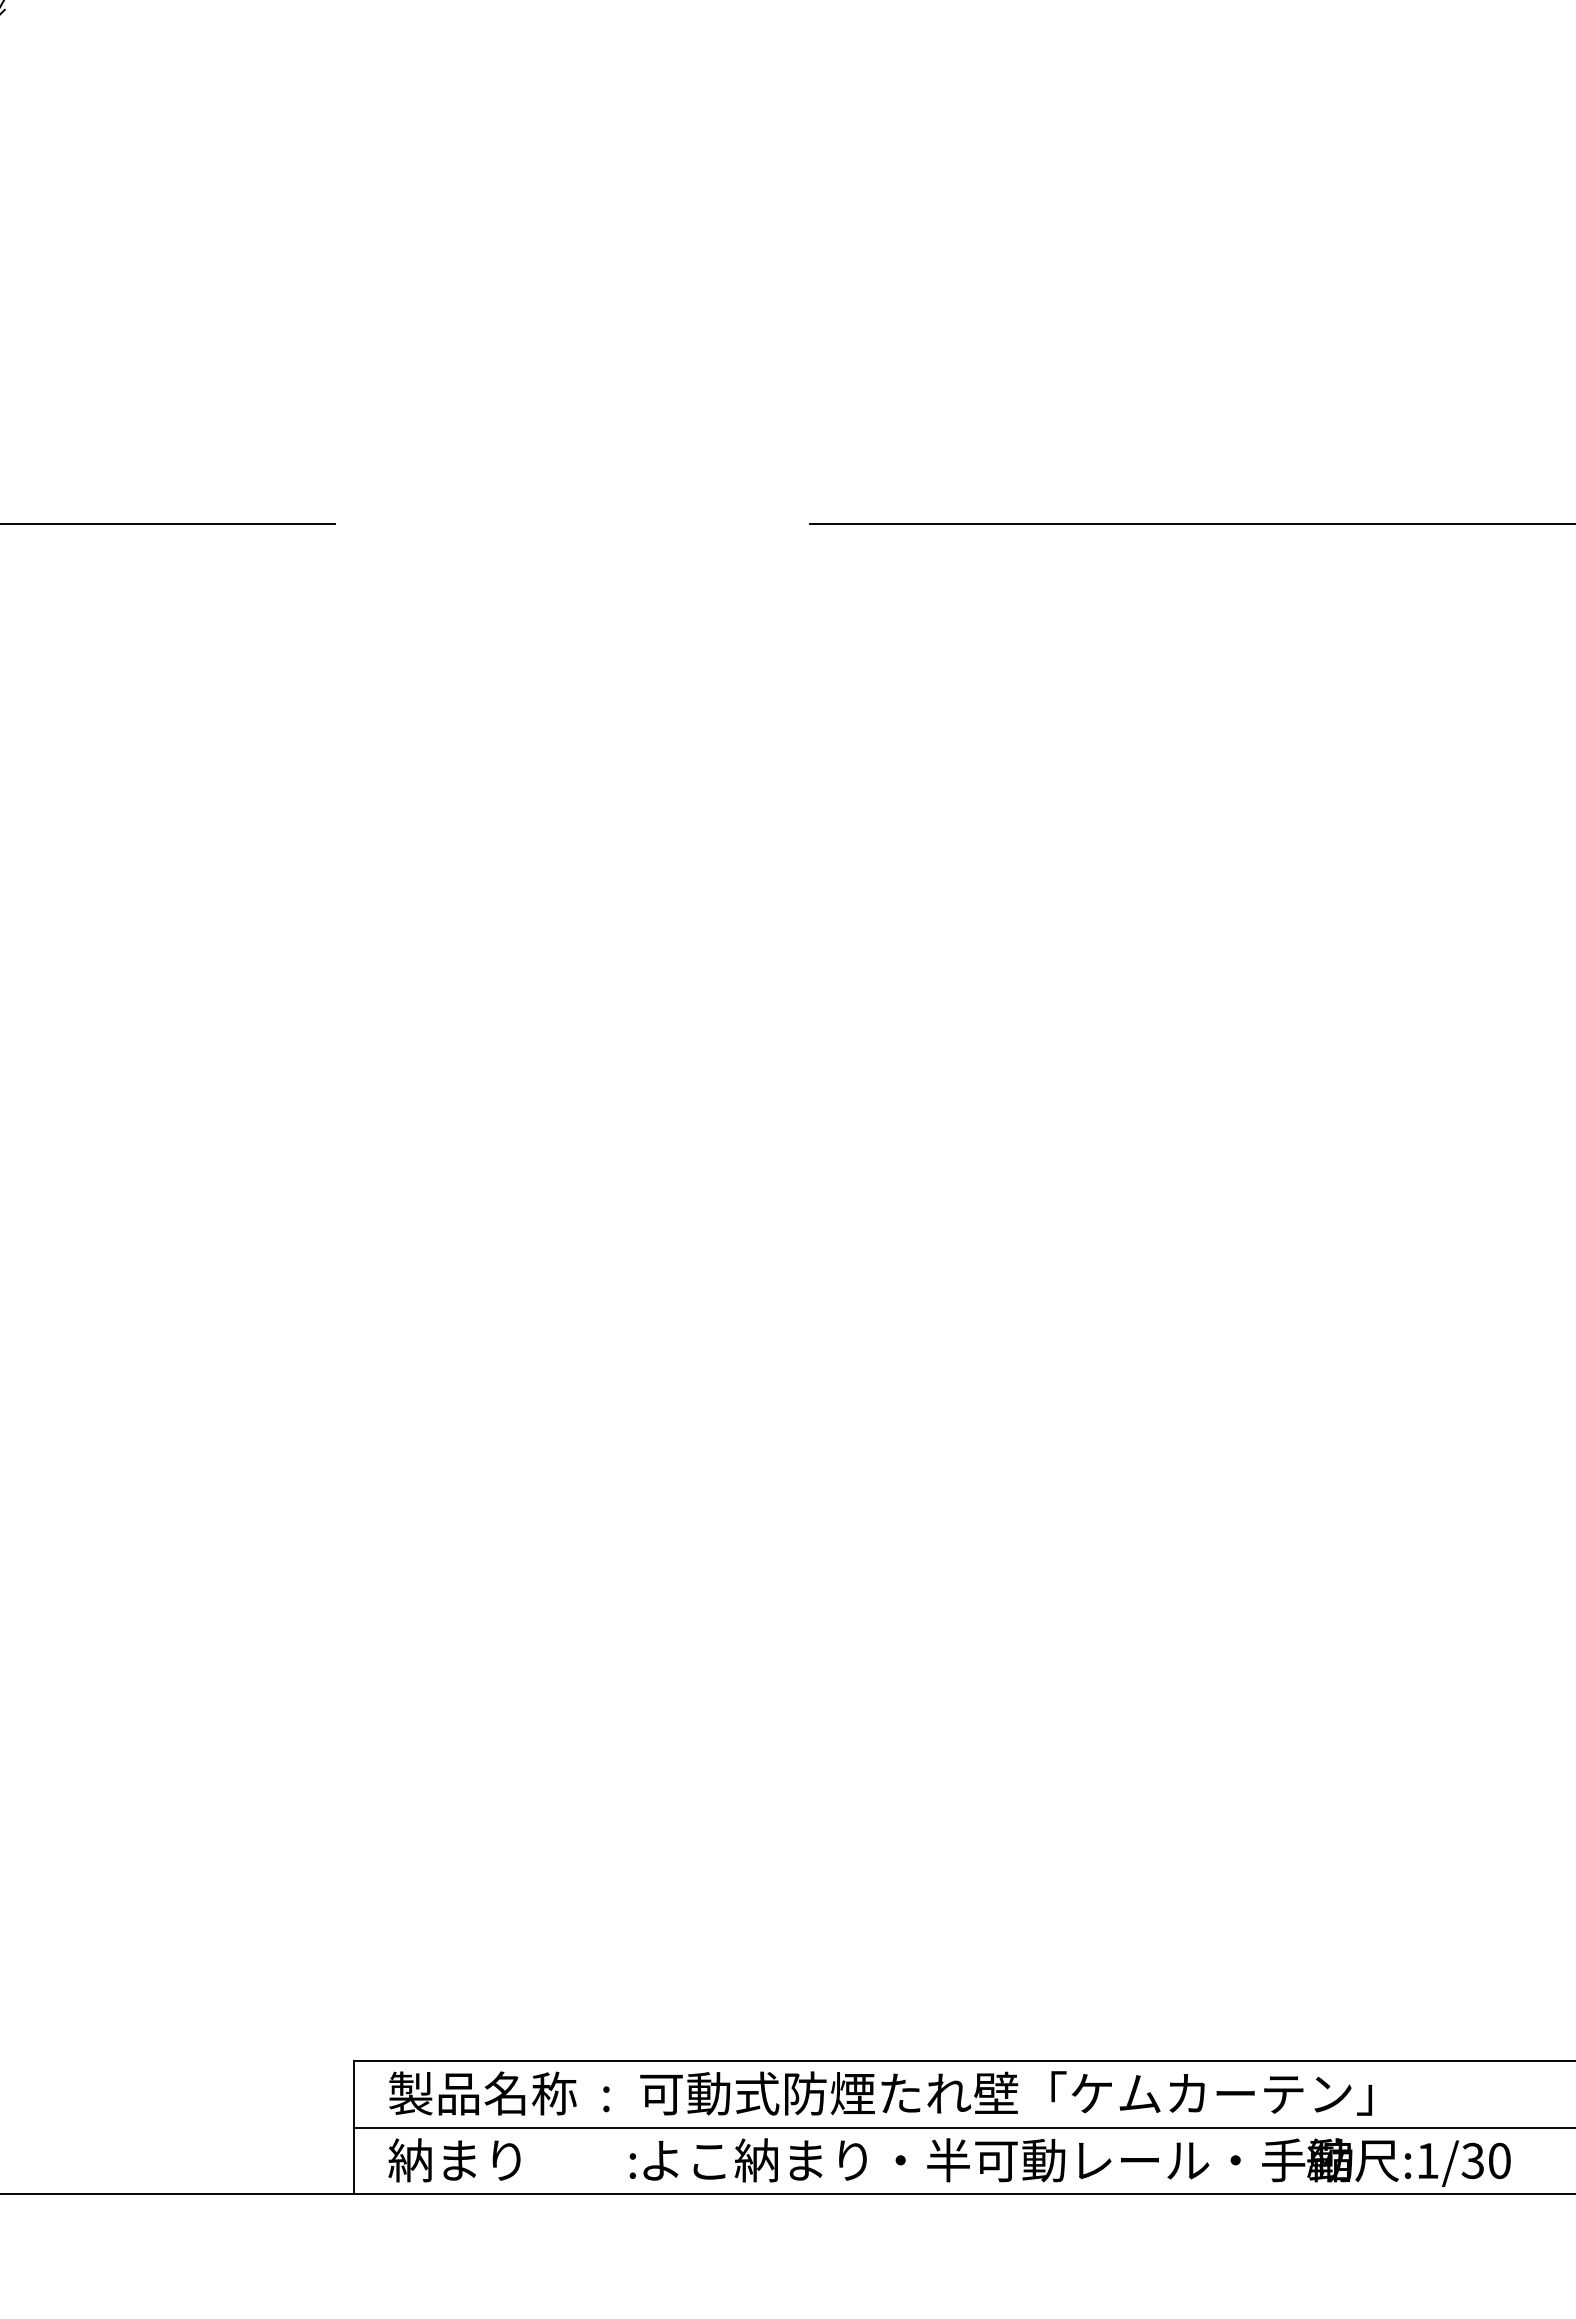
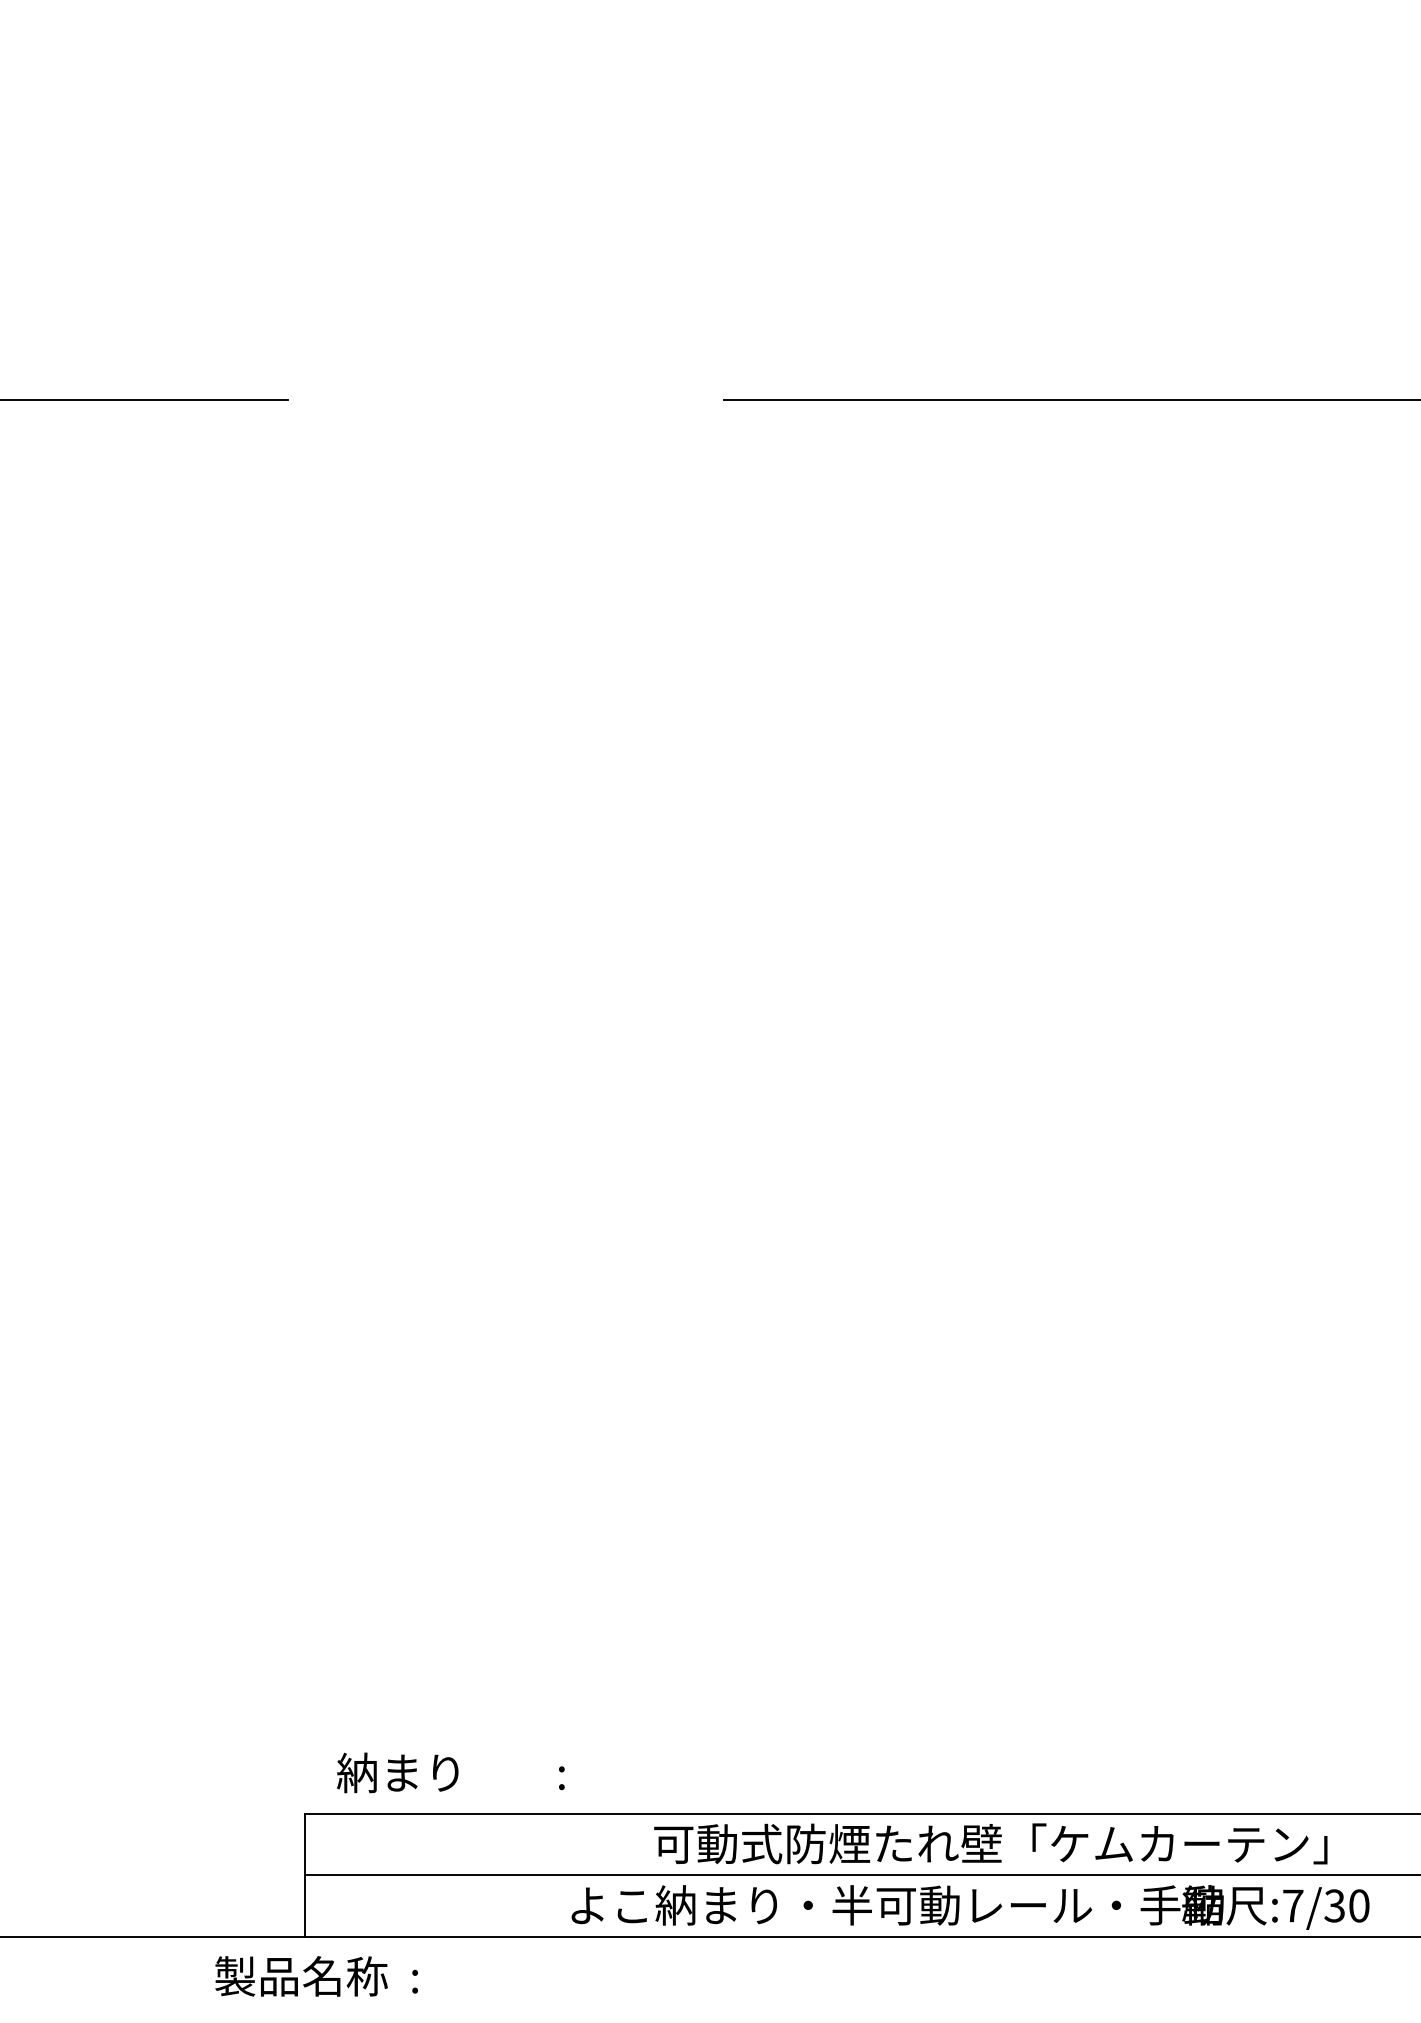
text: (499, 2093) -> (316, 1976), moved
text: (1005, 2093) -> (990, 1843), moved
text: (511, 2160) -> (450, 1773), moved
text: (1427, 2160) -> (1292, 1905), :1/30 -> :7/30

